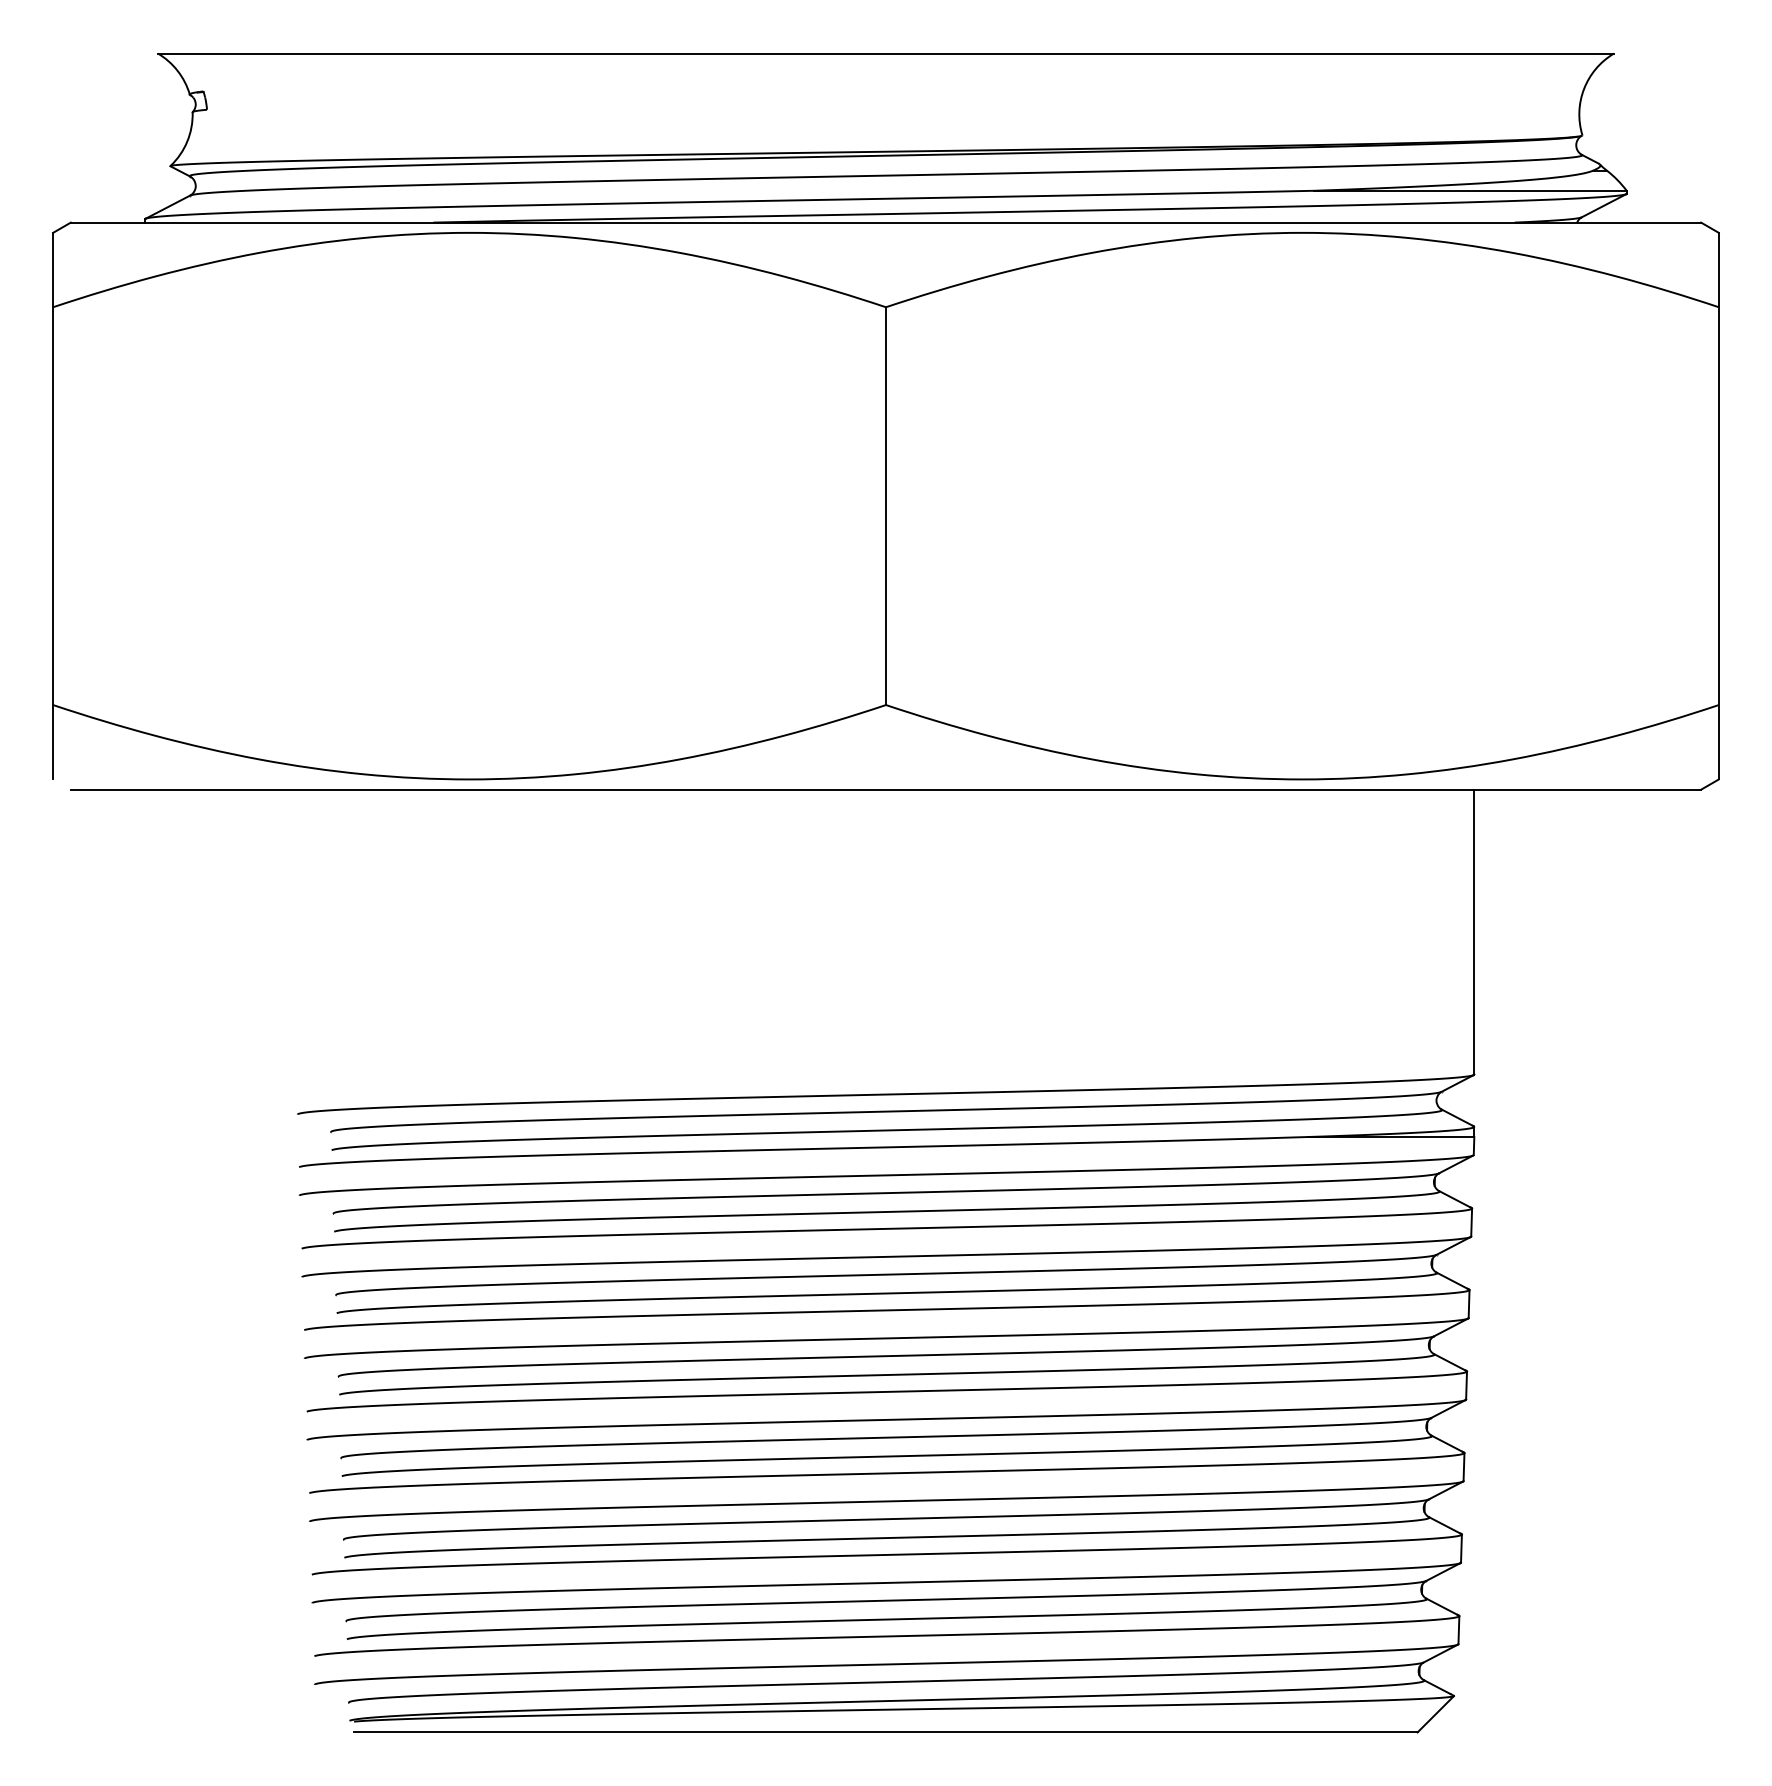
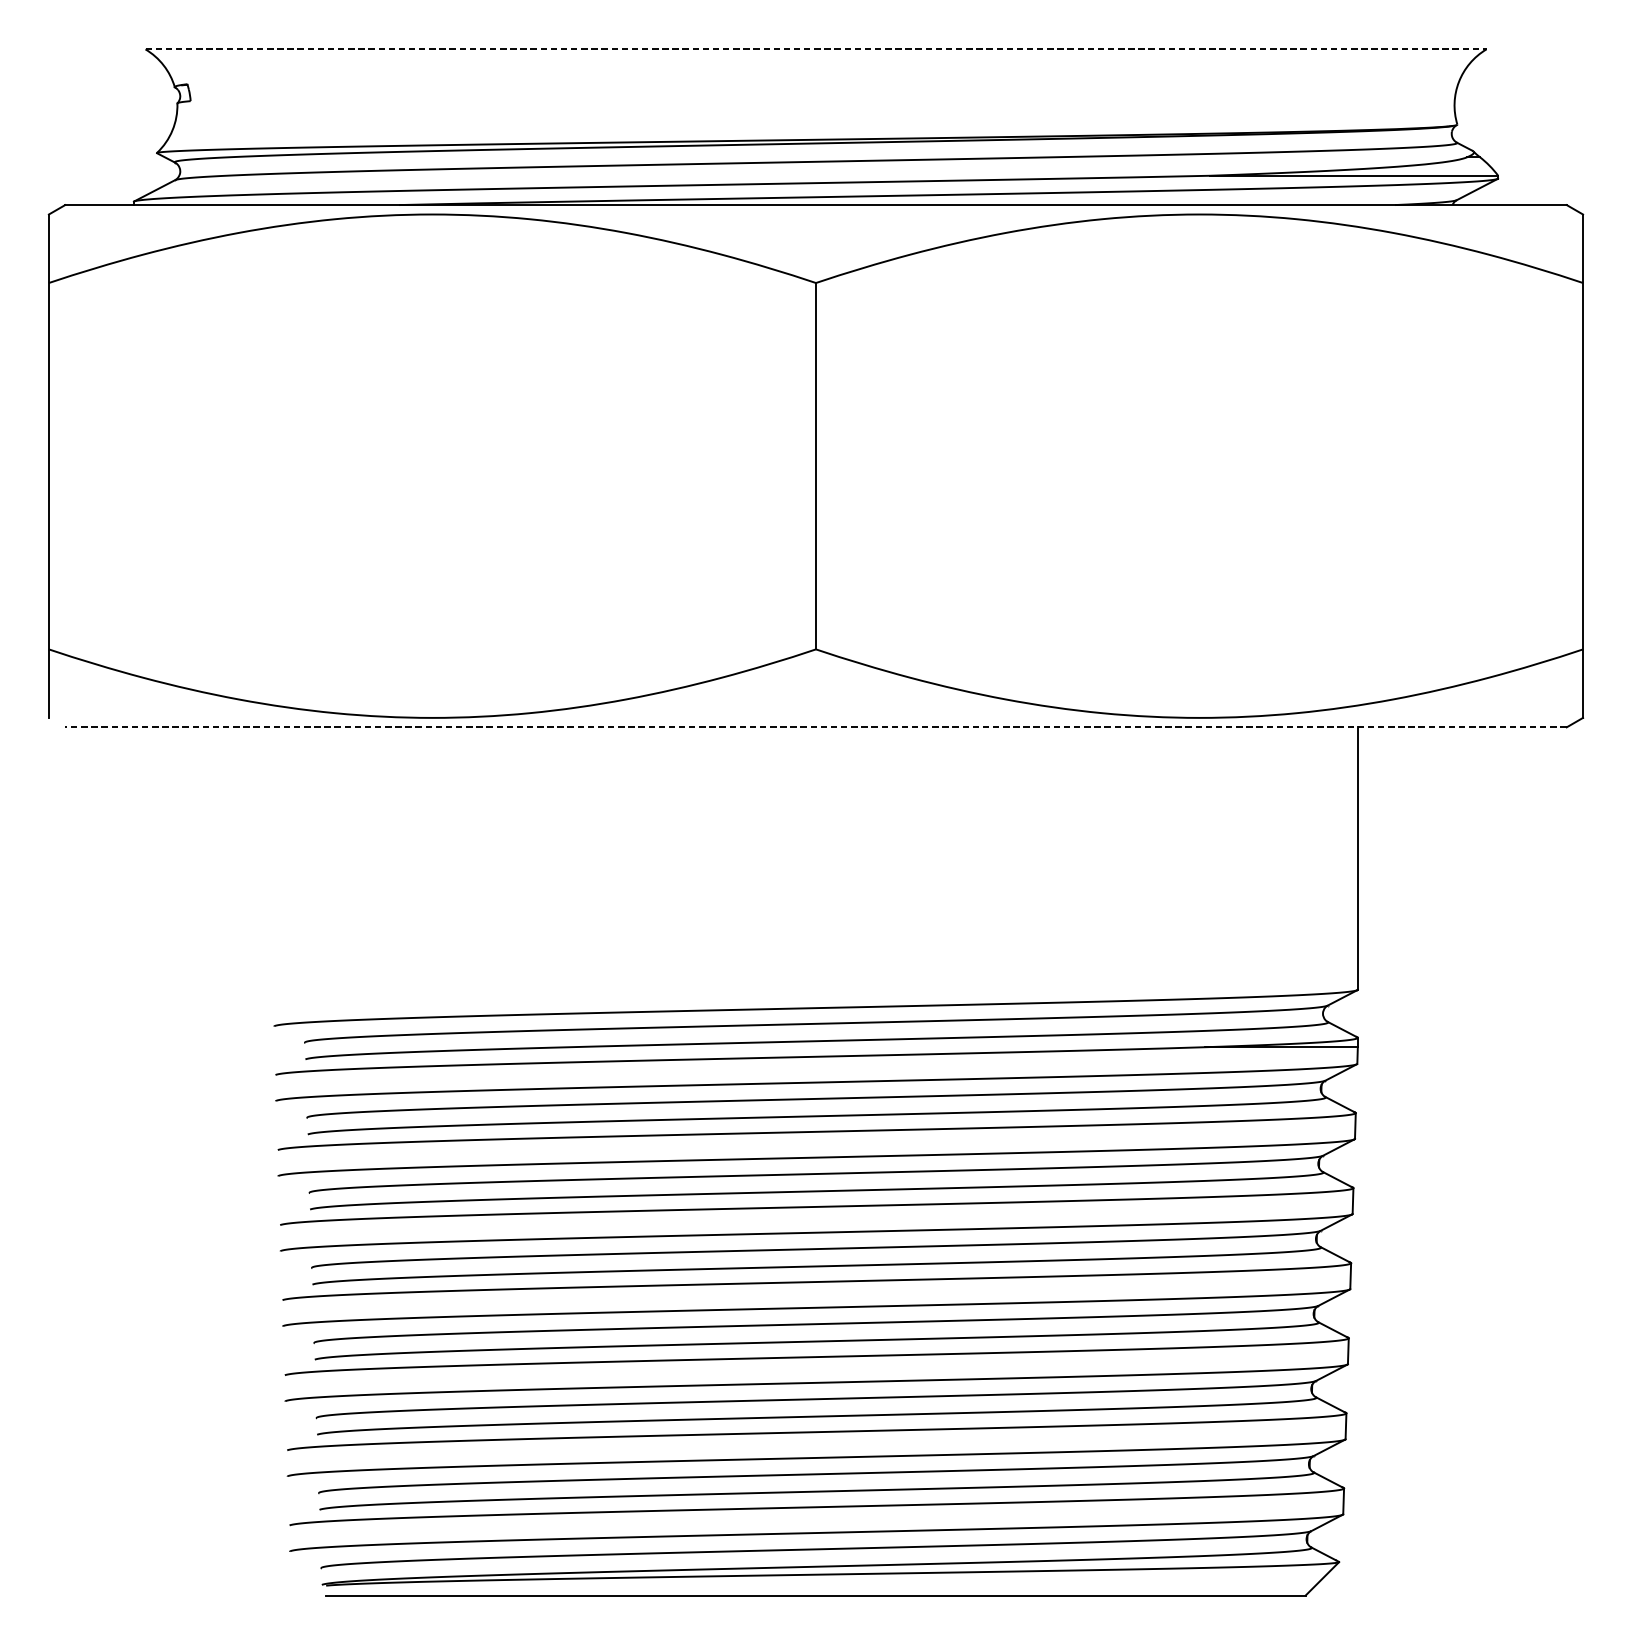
line: (886, 53) -> (816, 49), solid -> dashed
line: (885, 789) -> (815, 727), solid -> dashed

